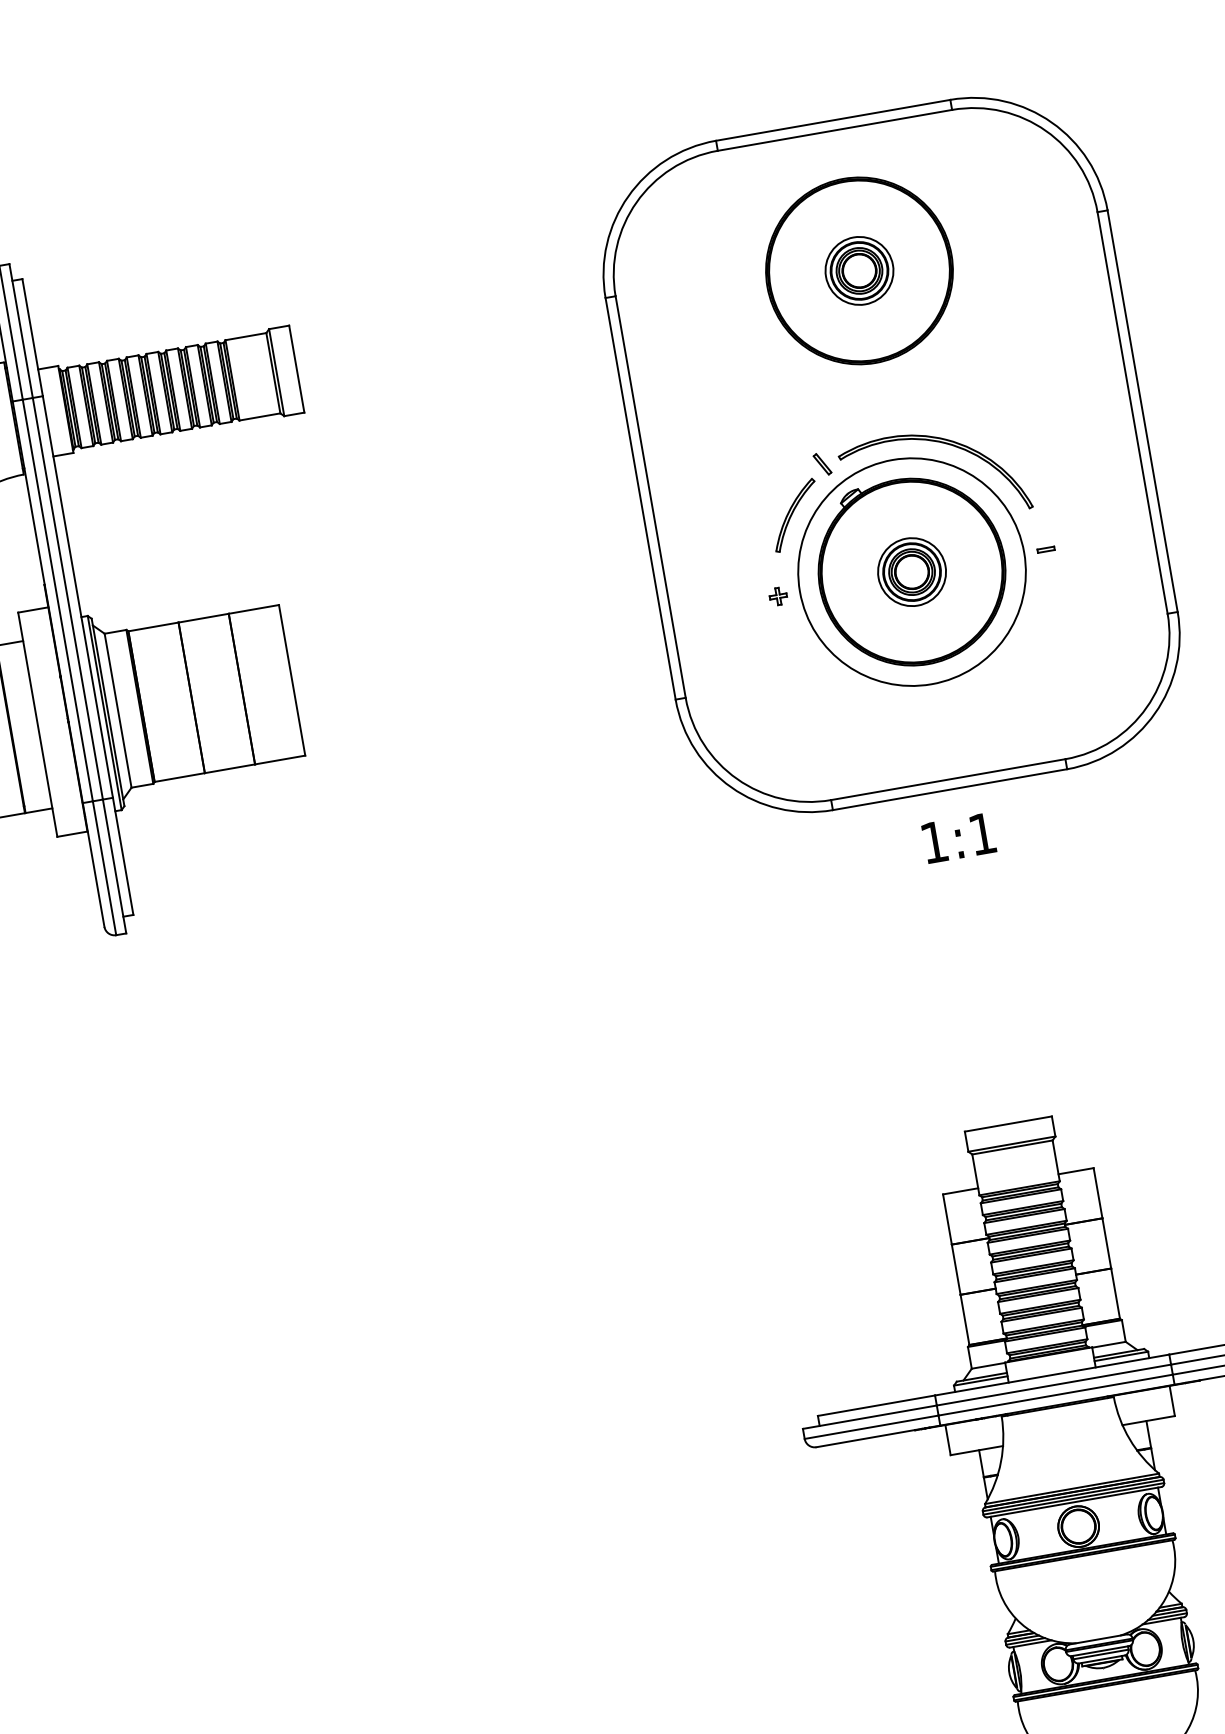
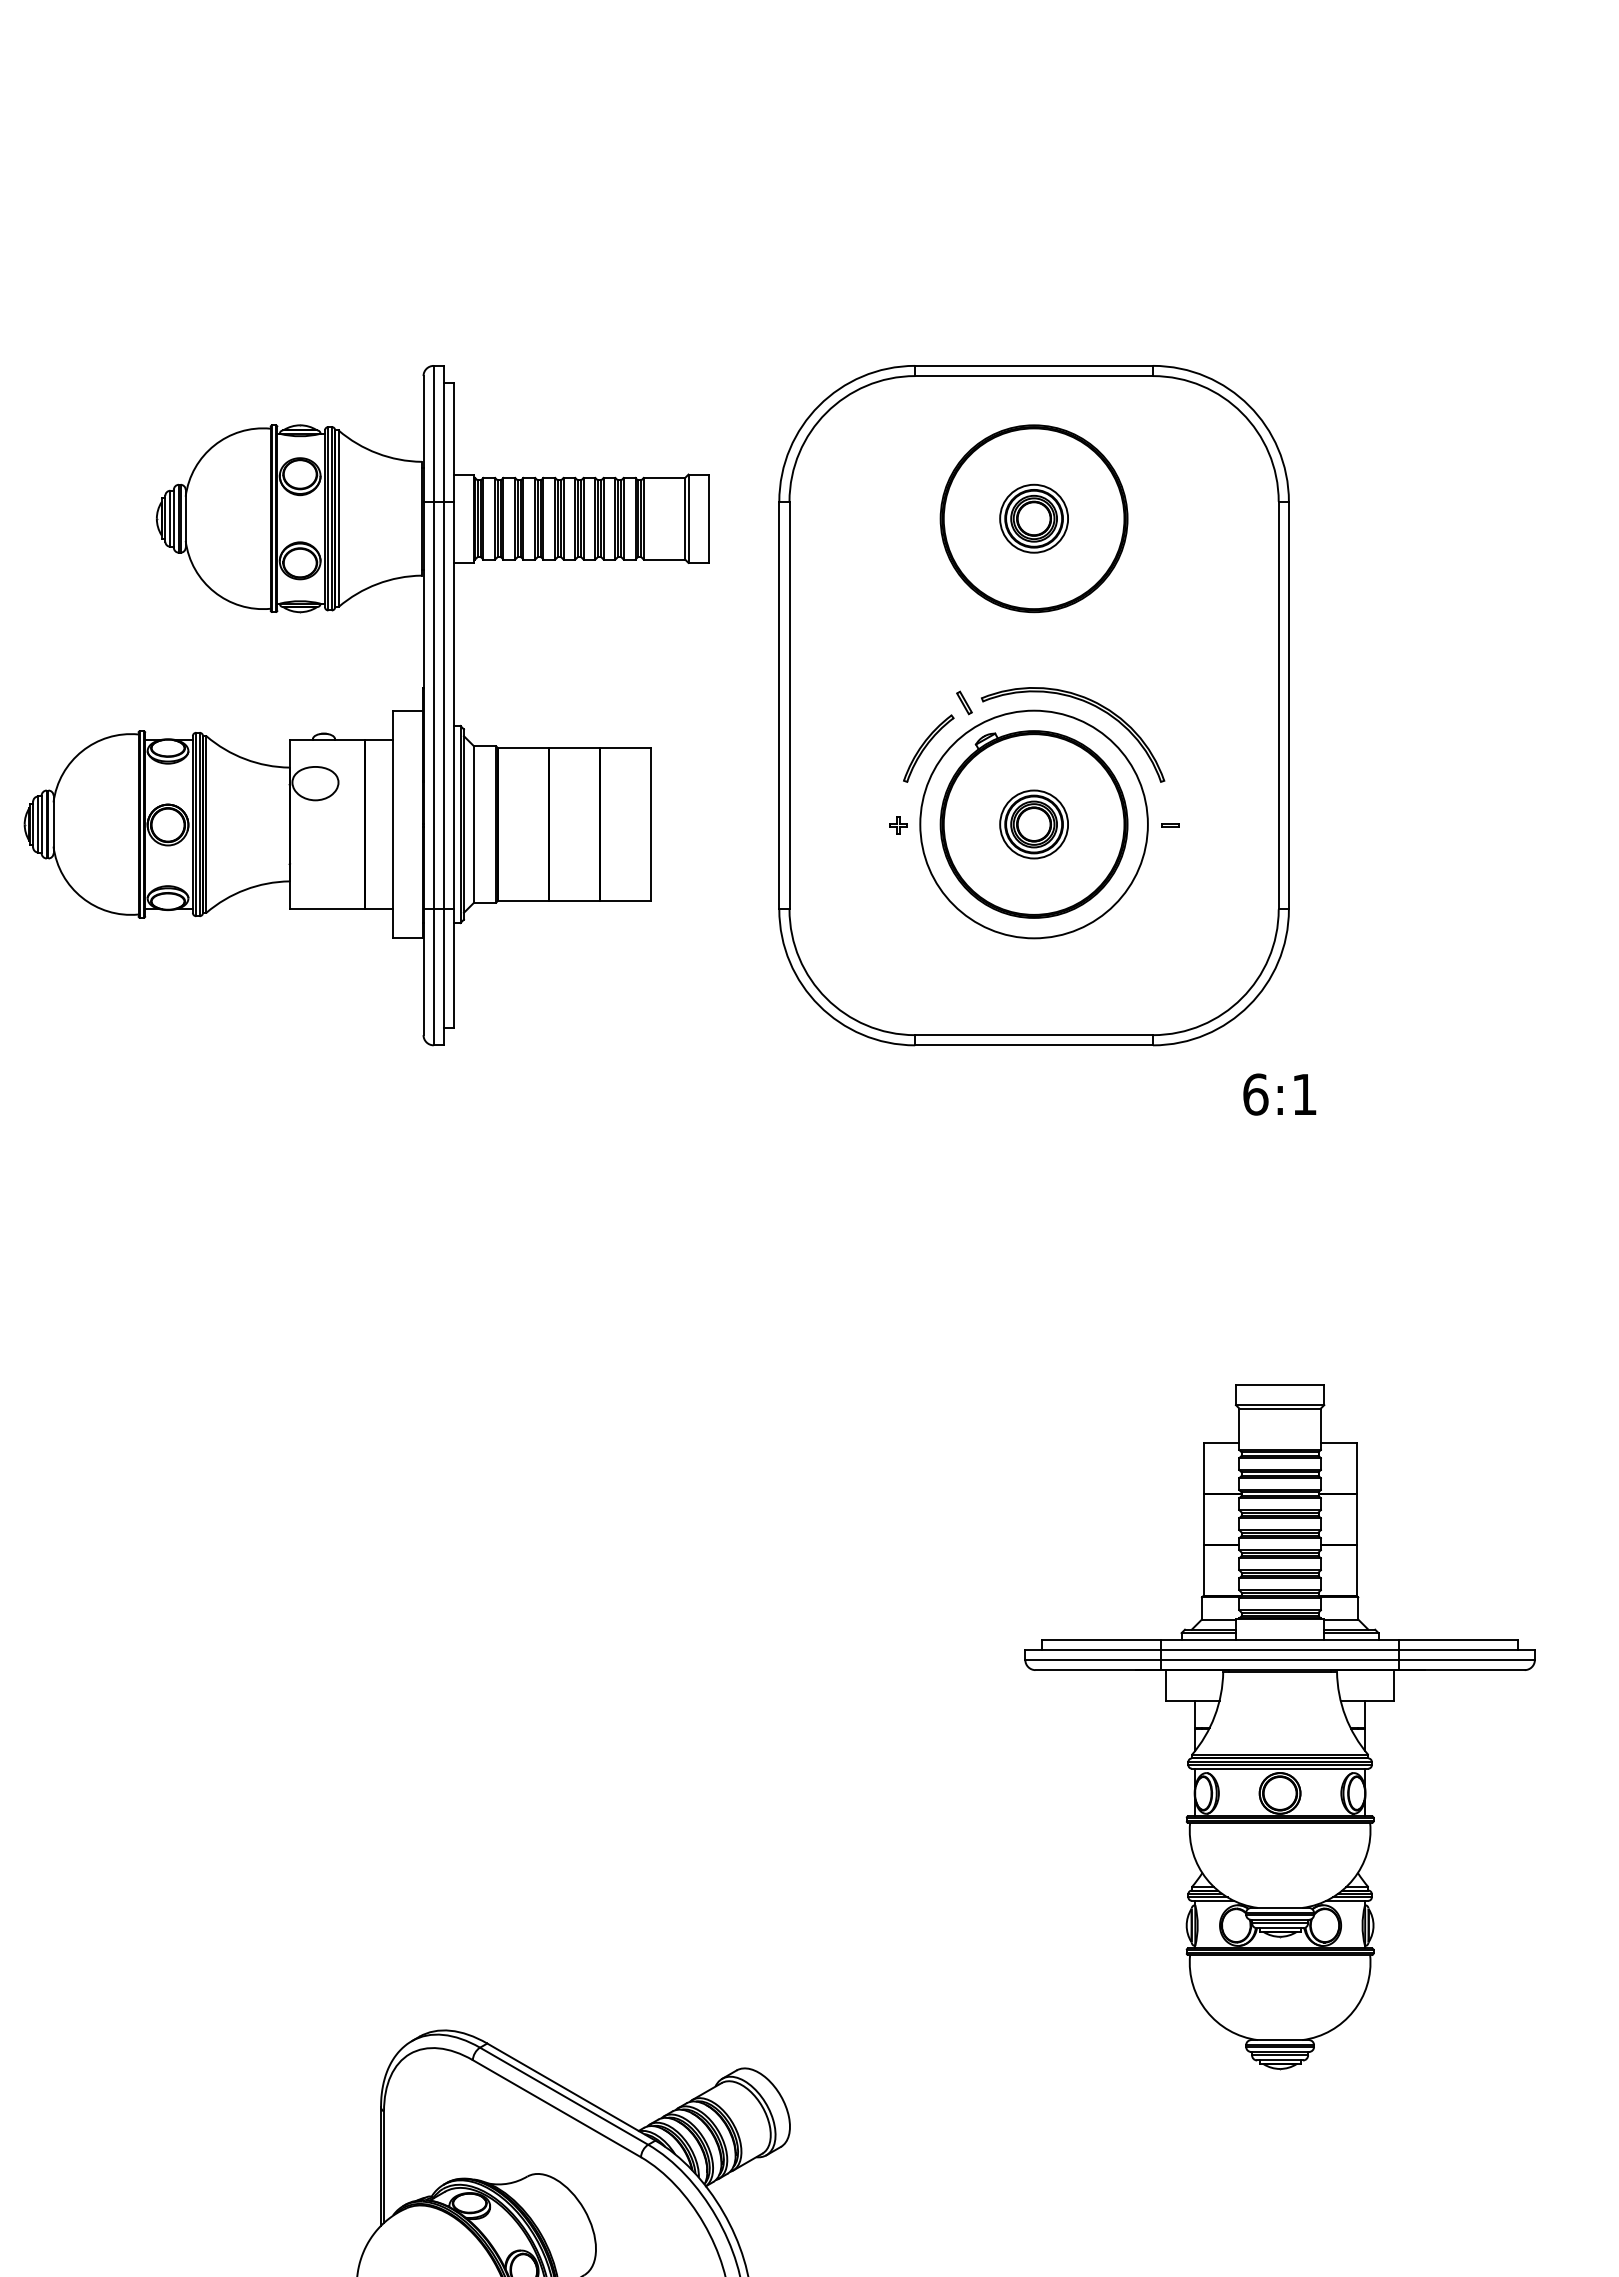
part: (891, 455) -> (1033, 705), moved
text: (934, 842) -> (1255, 1094), 1:1 -> 6:1

